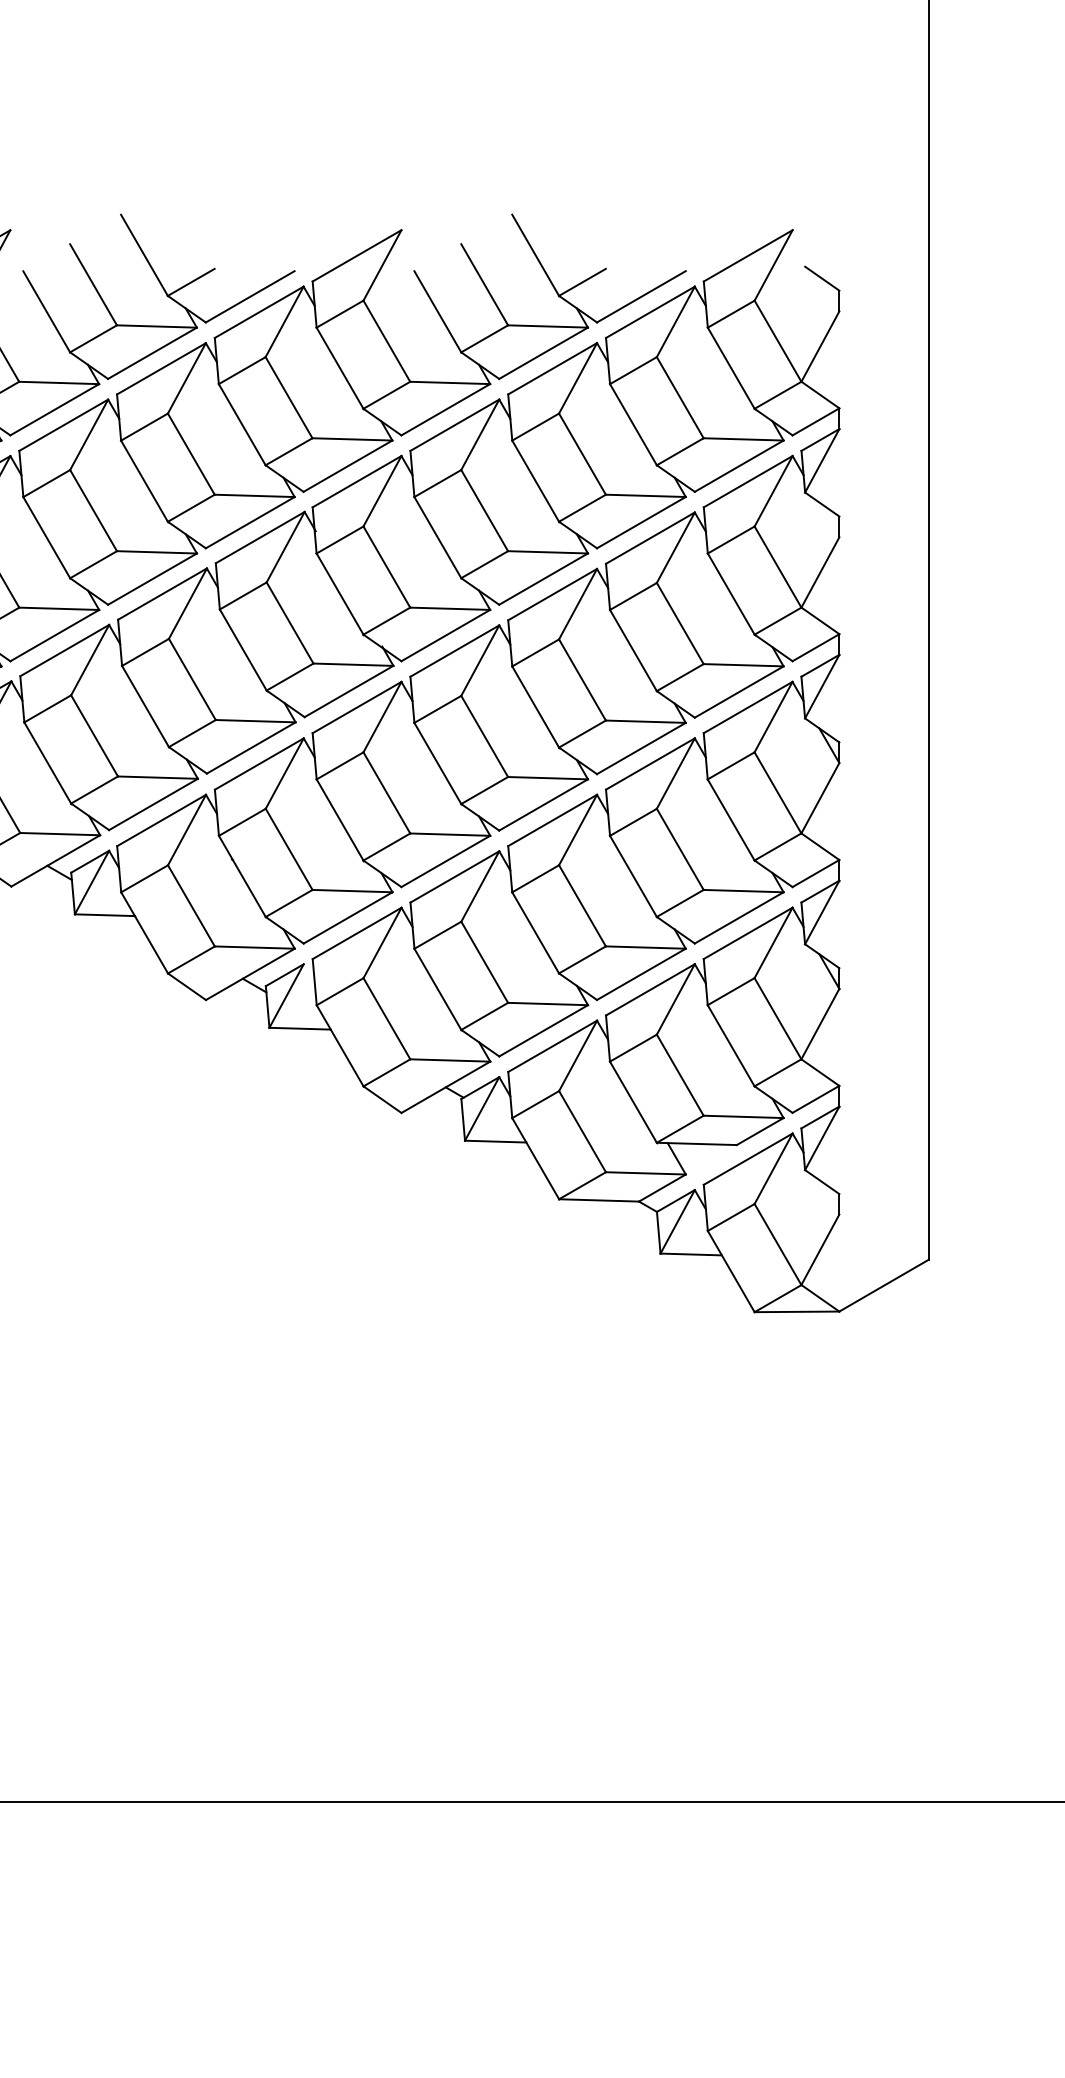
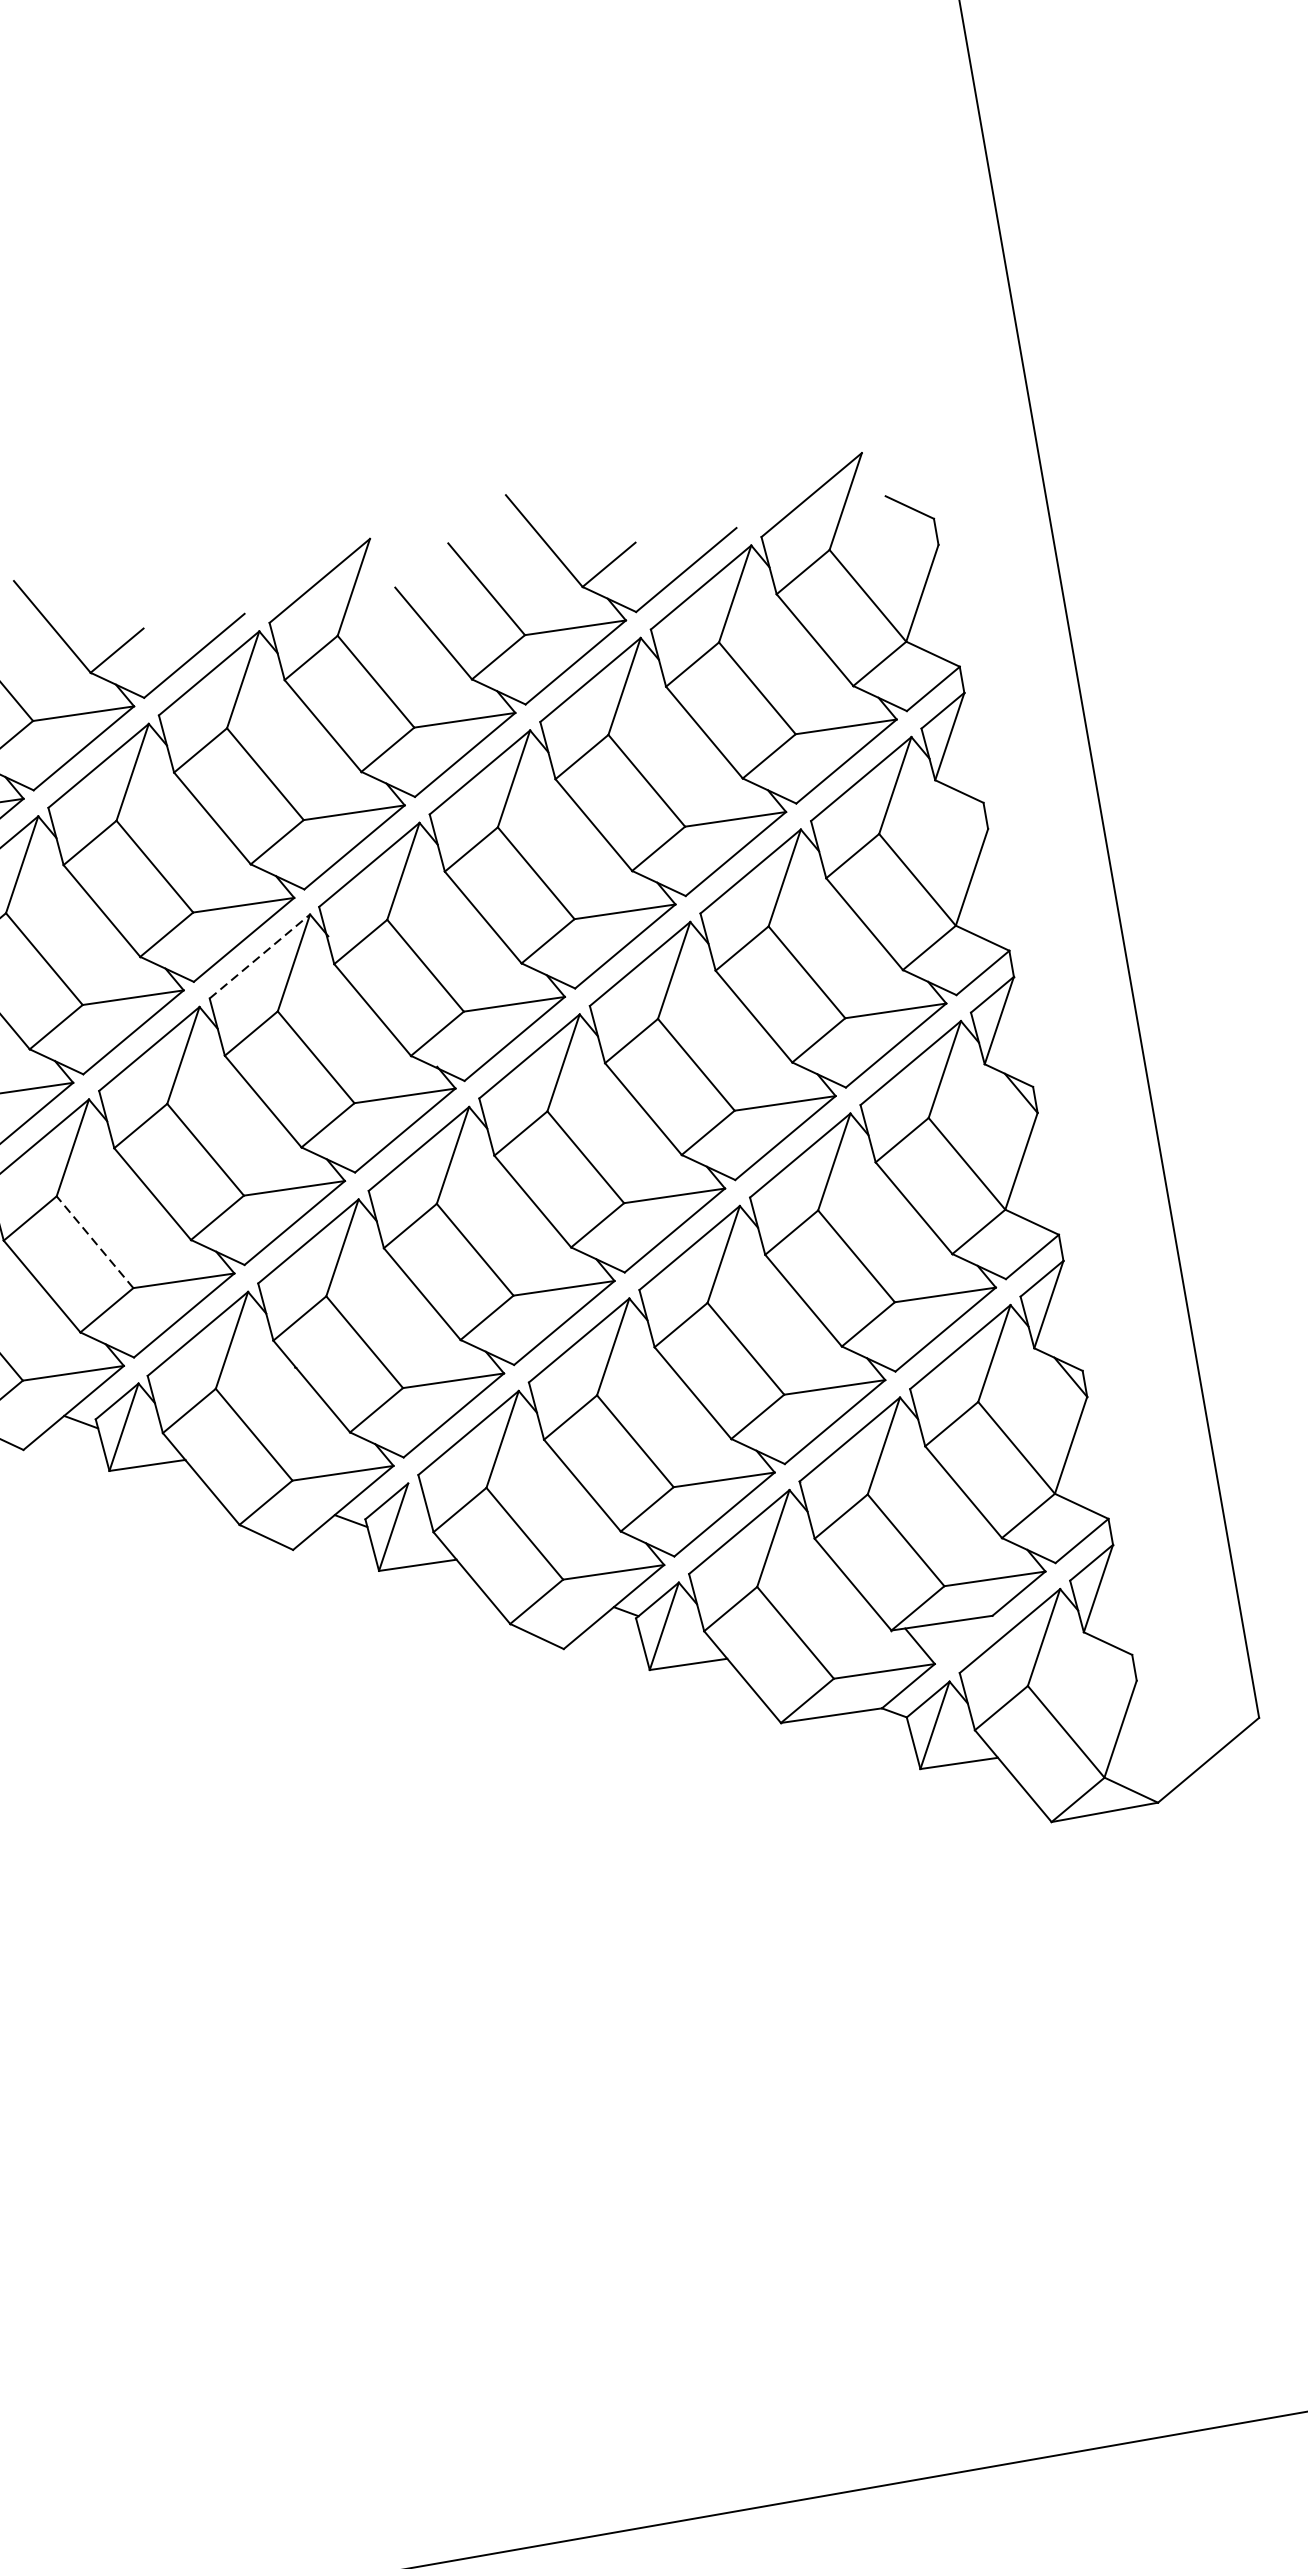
line: (260, 537) -> (260, 956), solid -> dashed
line: (94, 735) -> (94, 1241), solid -> dashed

